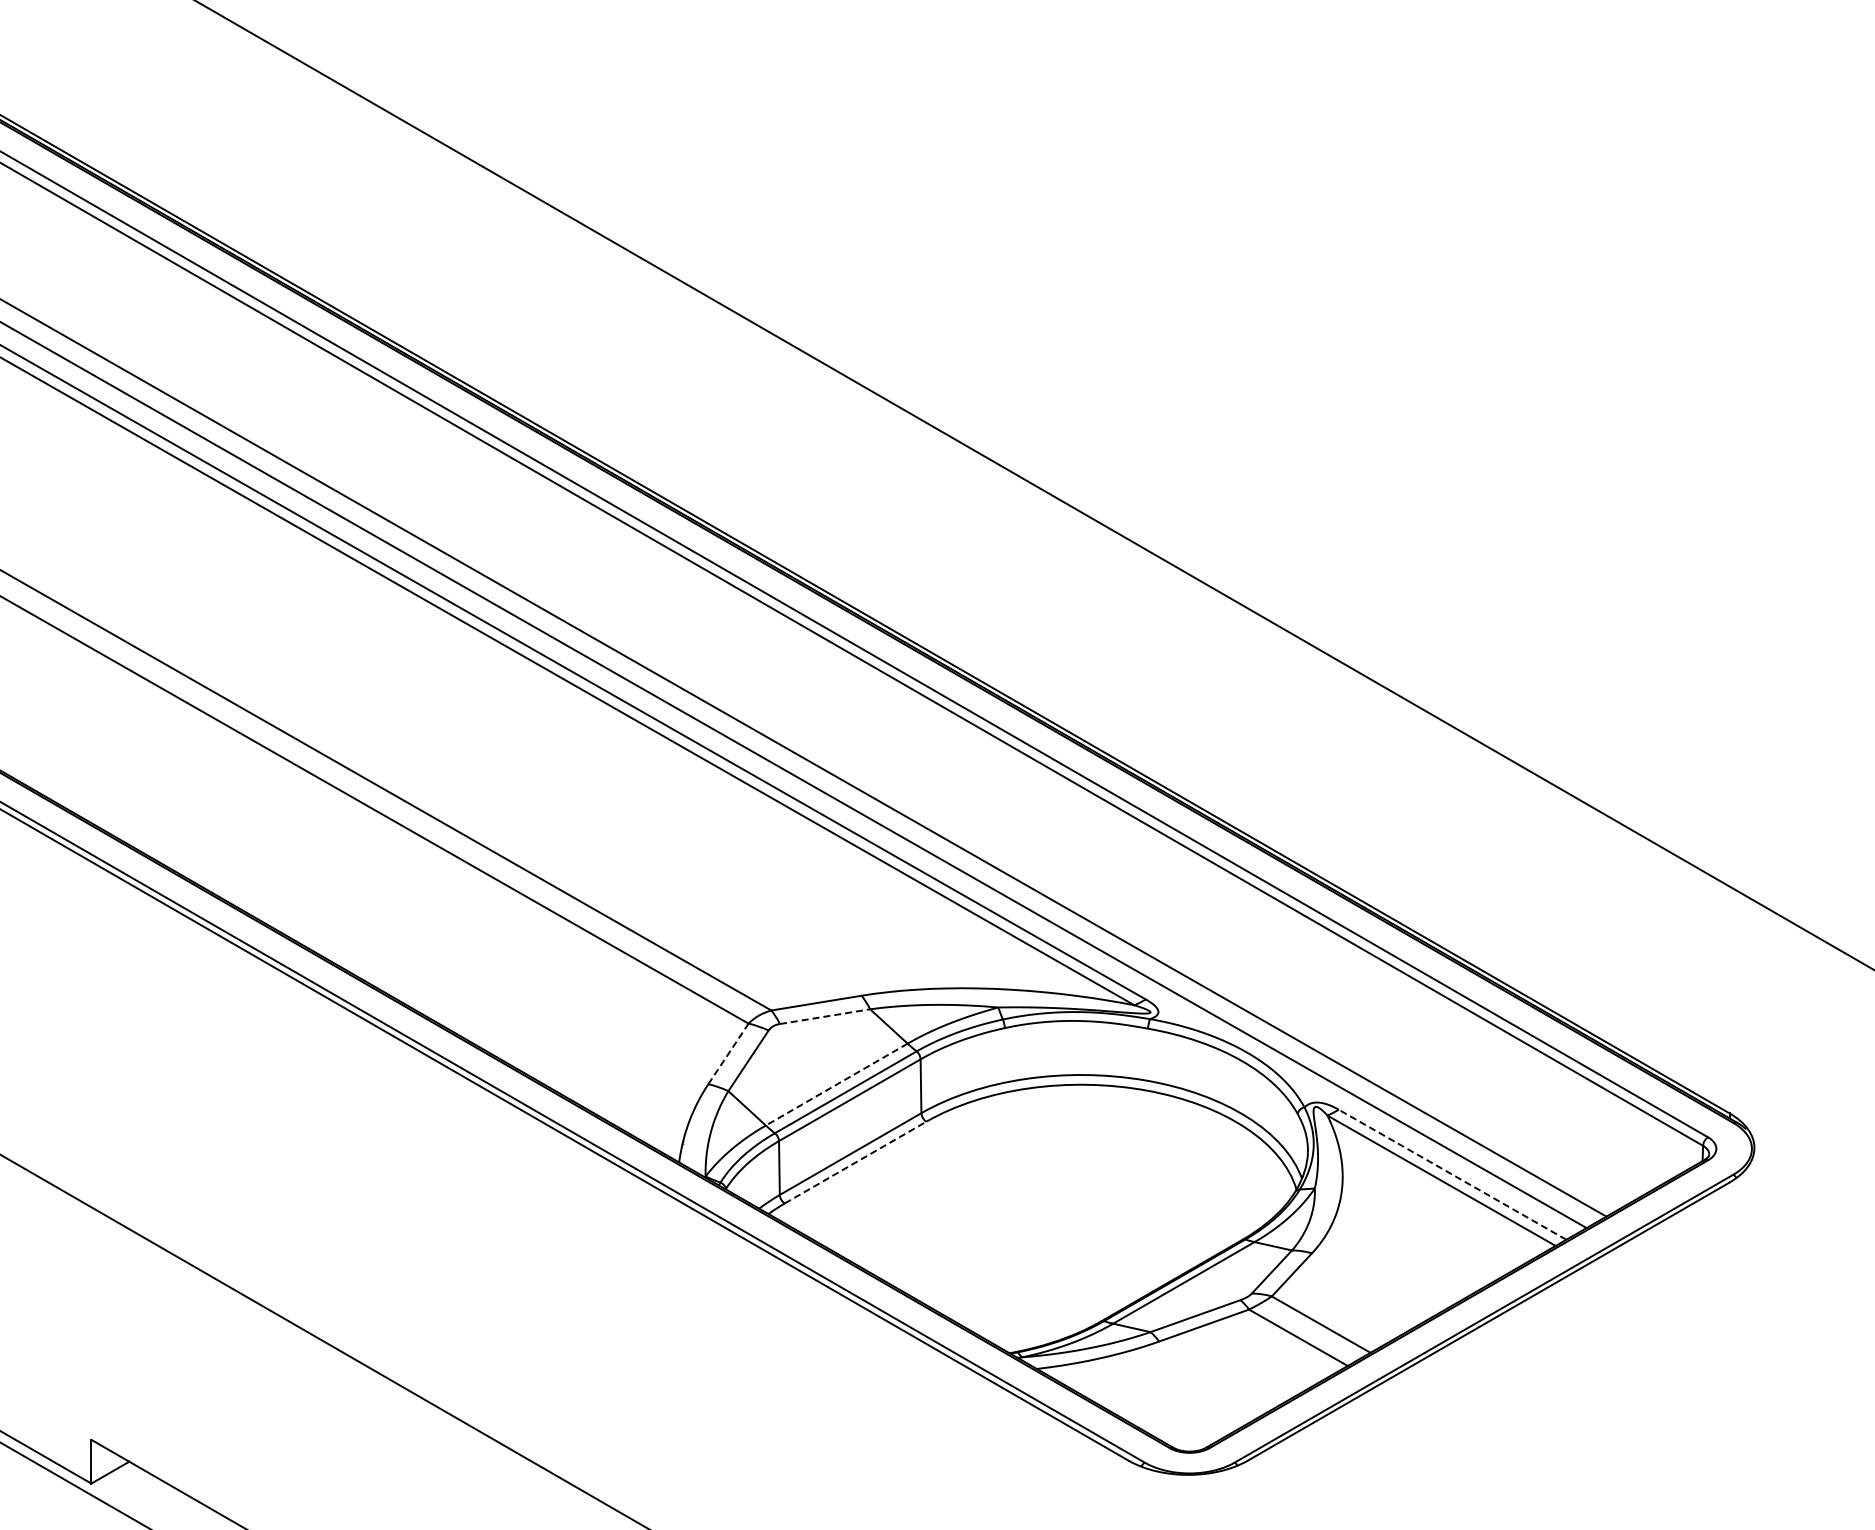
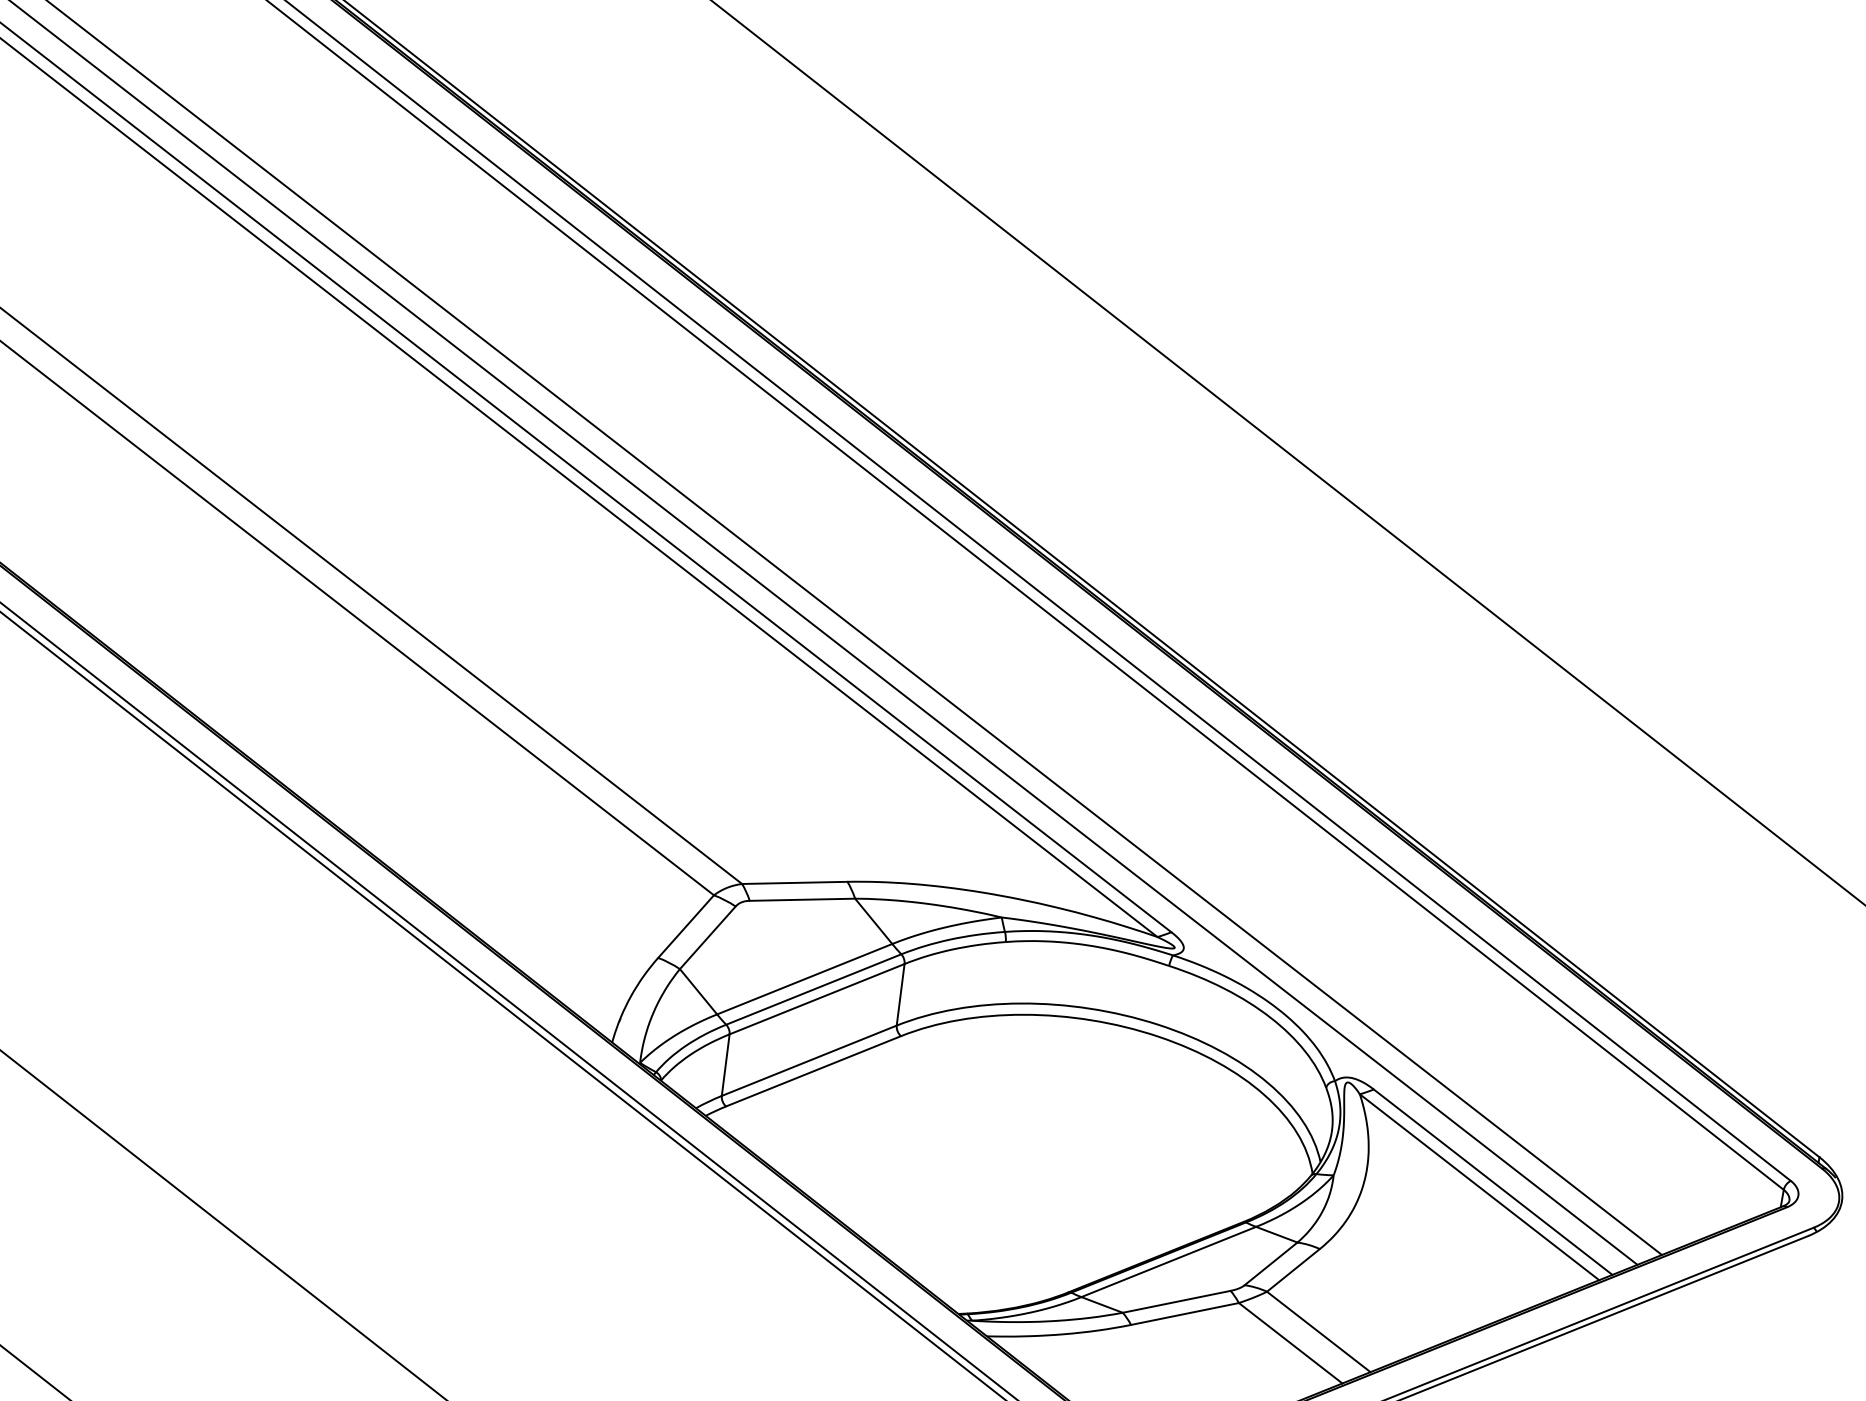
line: (825, 1016) -> (802, 899), dashed -> solid
line: (728, 1053) -> (686, 926), dashed -> solid
line: (836, 1084) -> (804, 979), dashed -> solid
line: (855, 1162) -> (813, 1071), dashed -> solid
line: (1452, 1174) -> (1493, 1181), dashed -> solid

